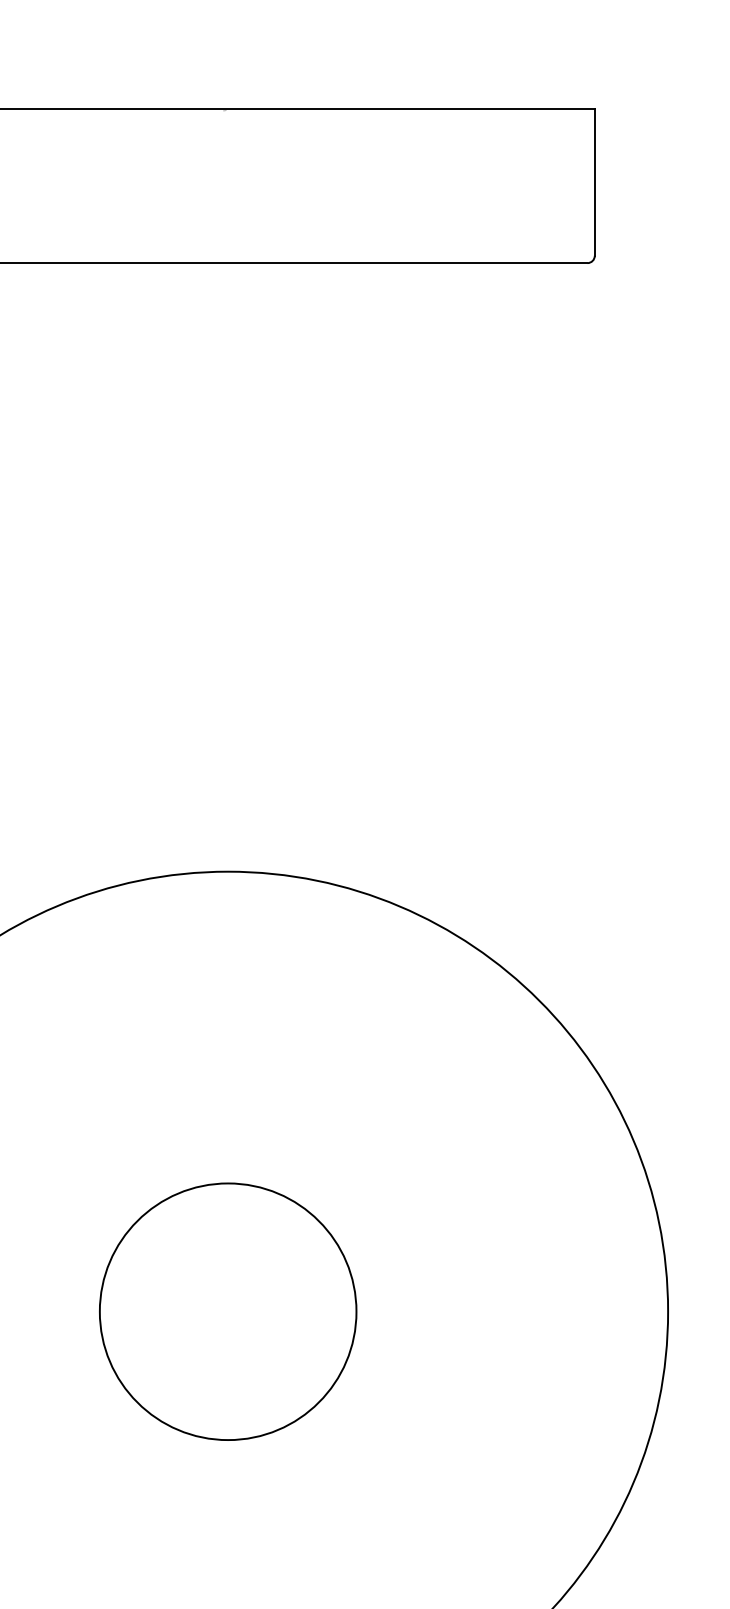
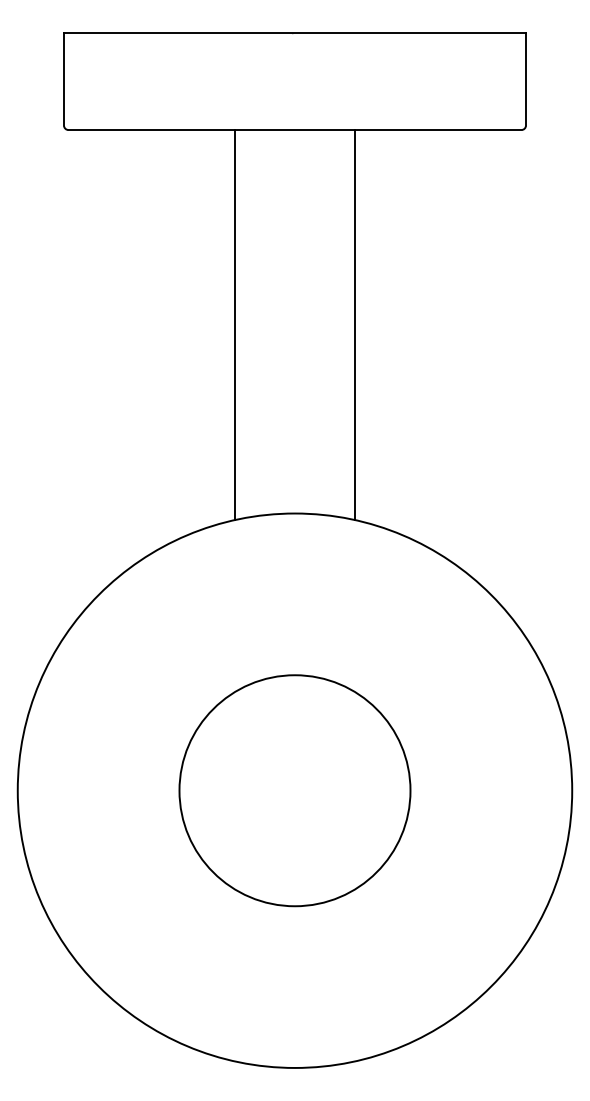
line: (132, 573) -> (234, 325), added
line: (324, 573) -> (355, 325), added
circle: (227, 1311) -> (294, 790), size x1.43

